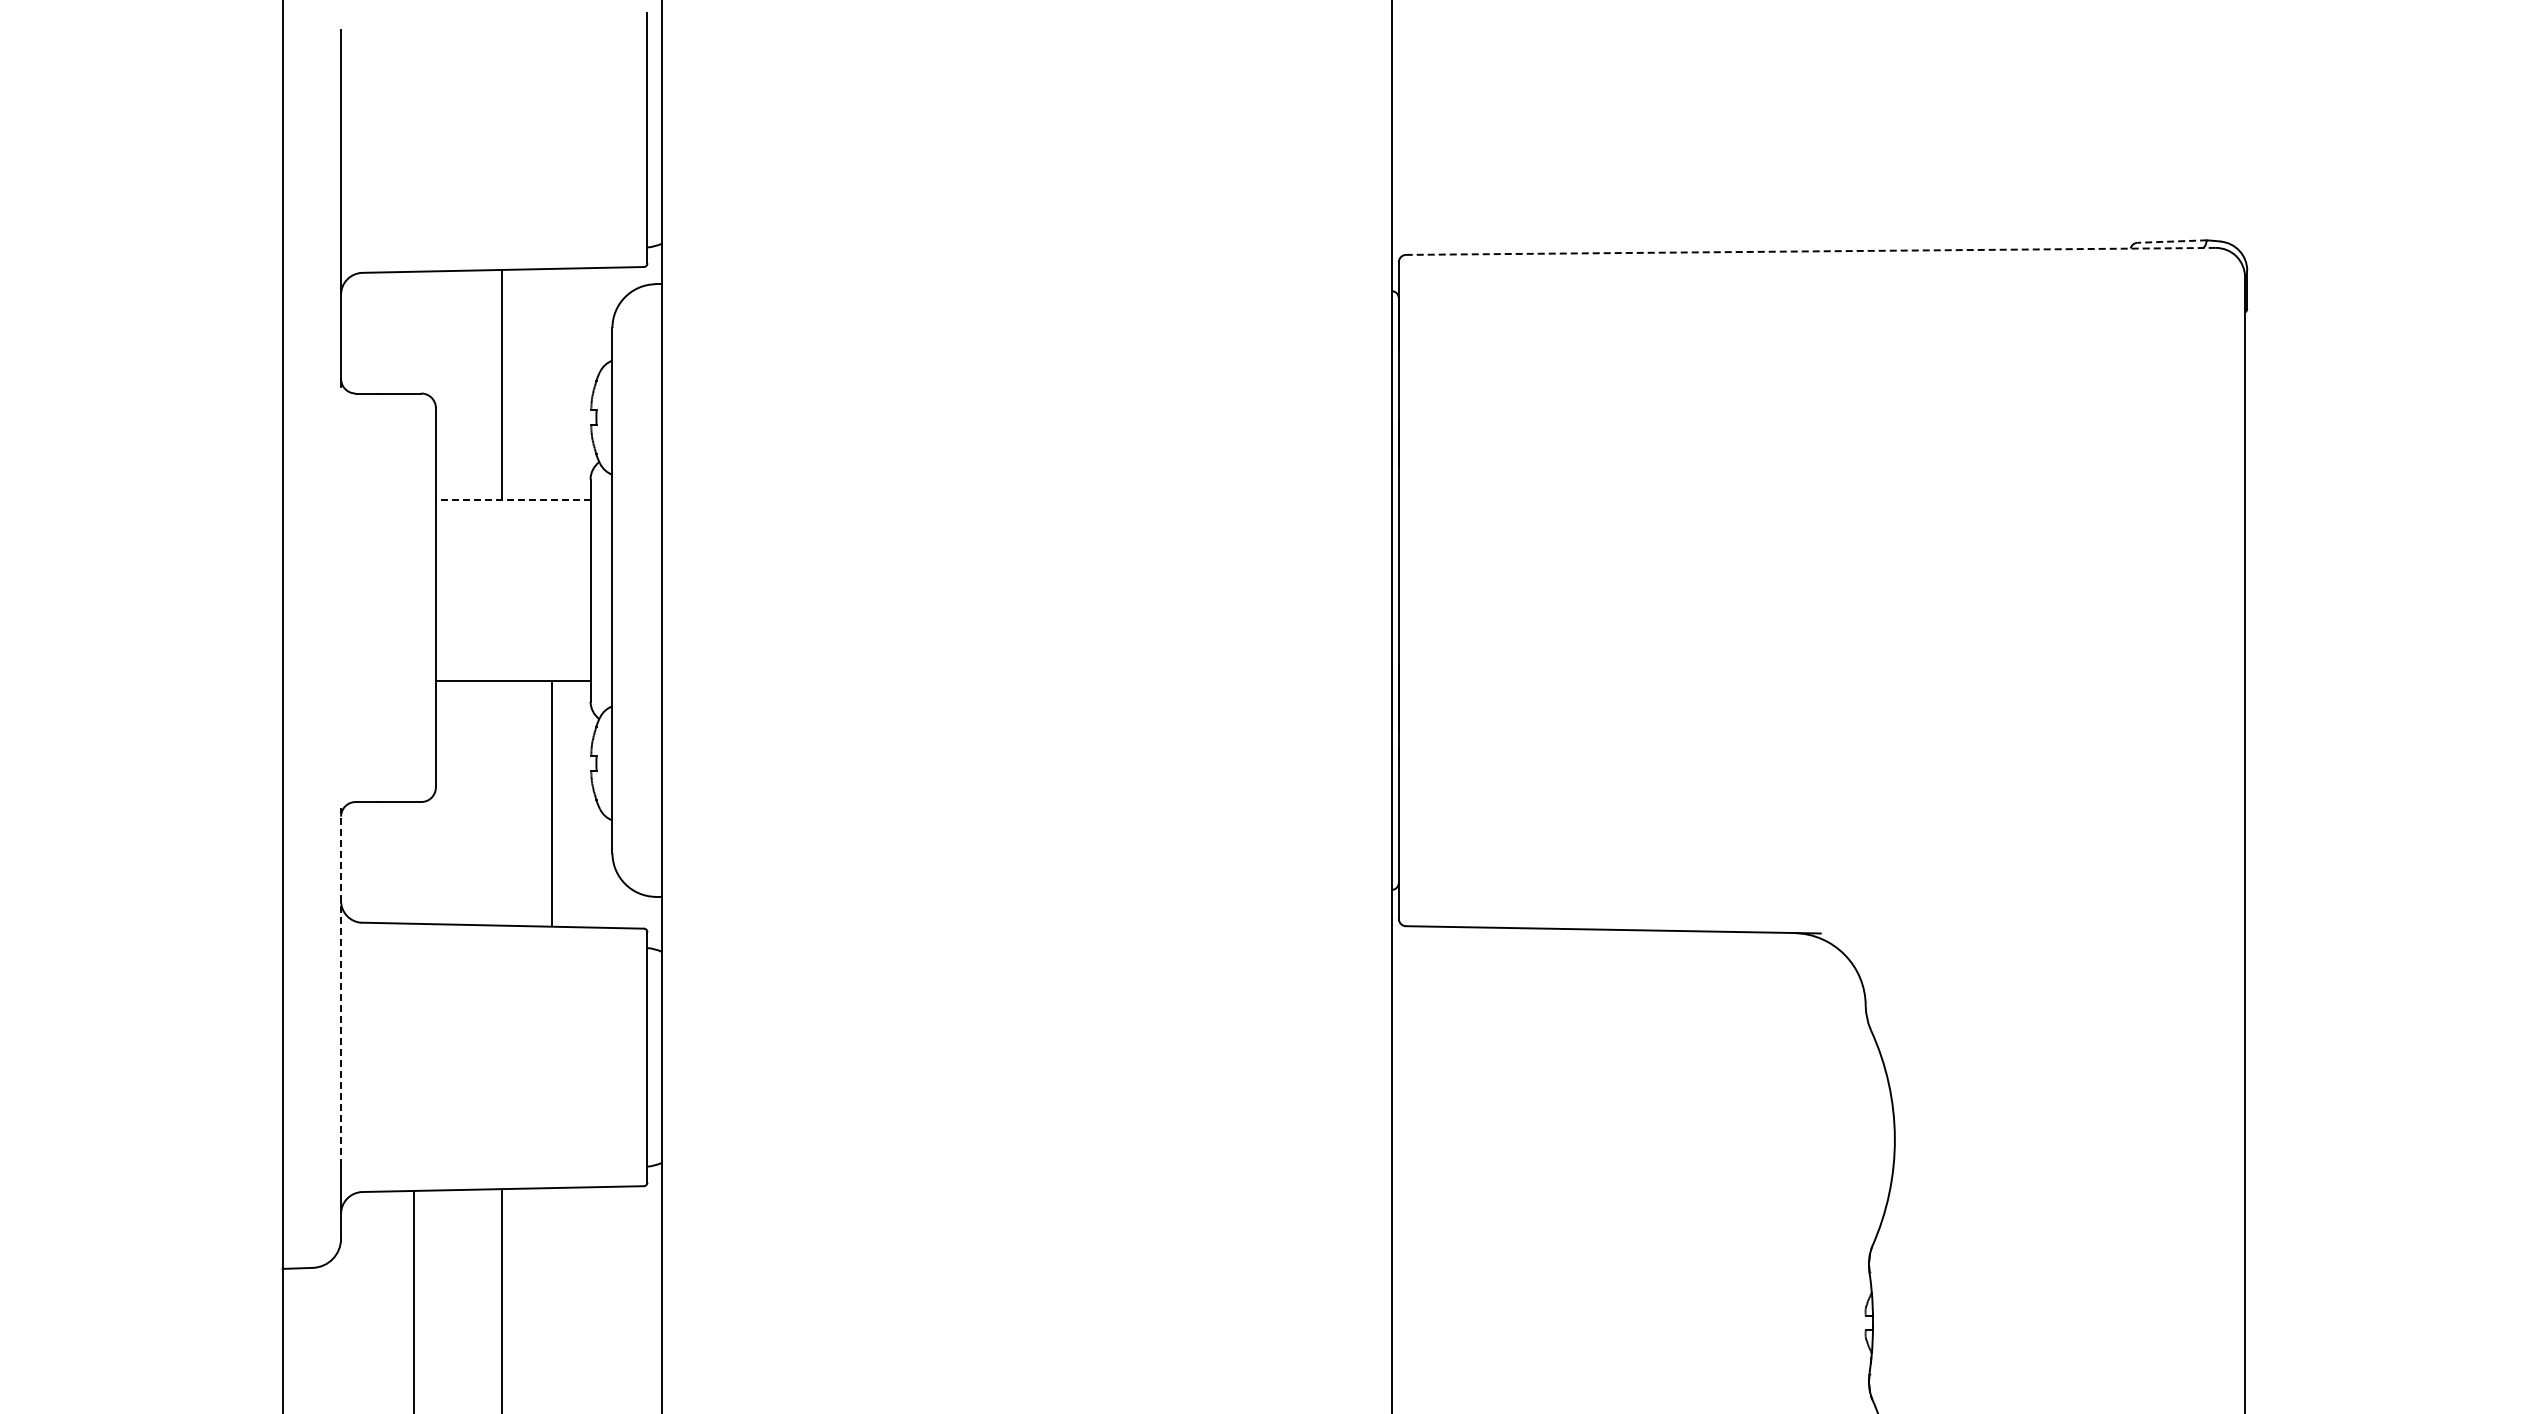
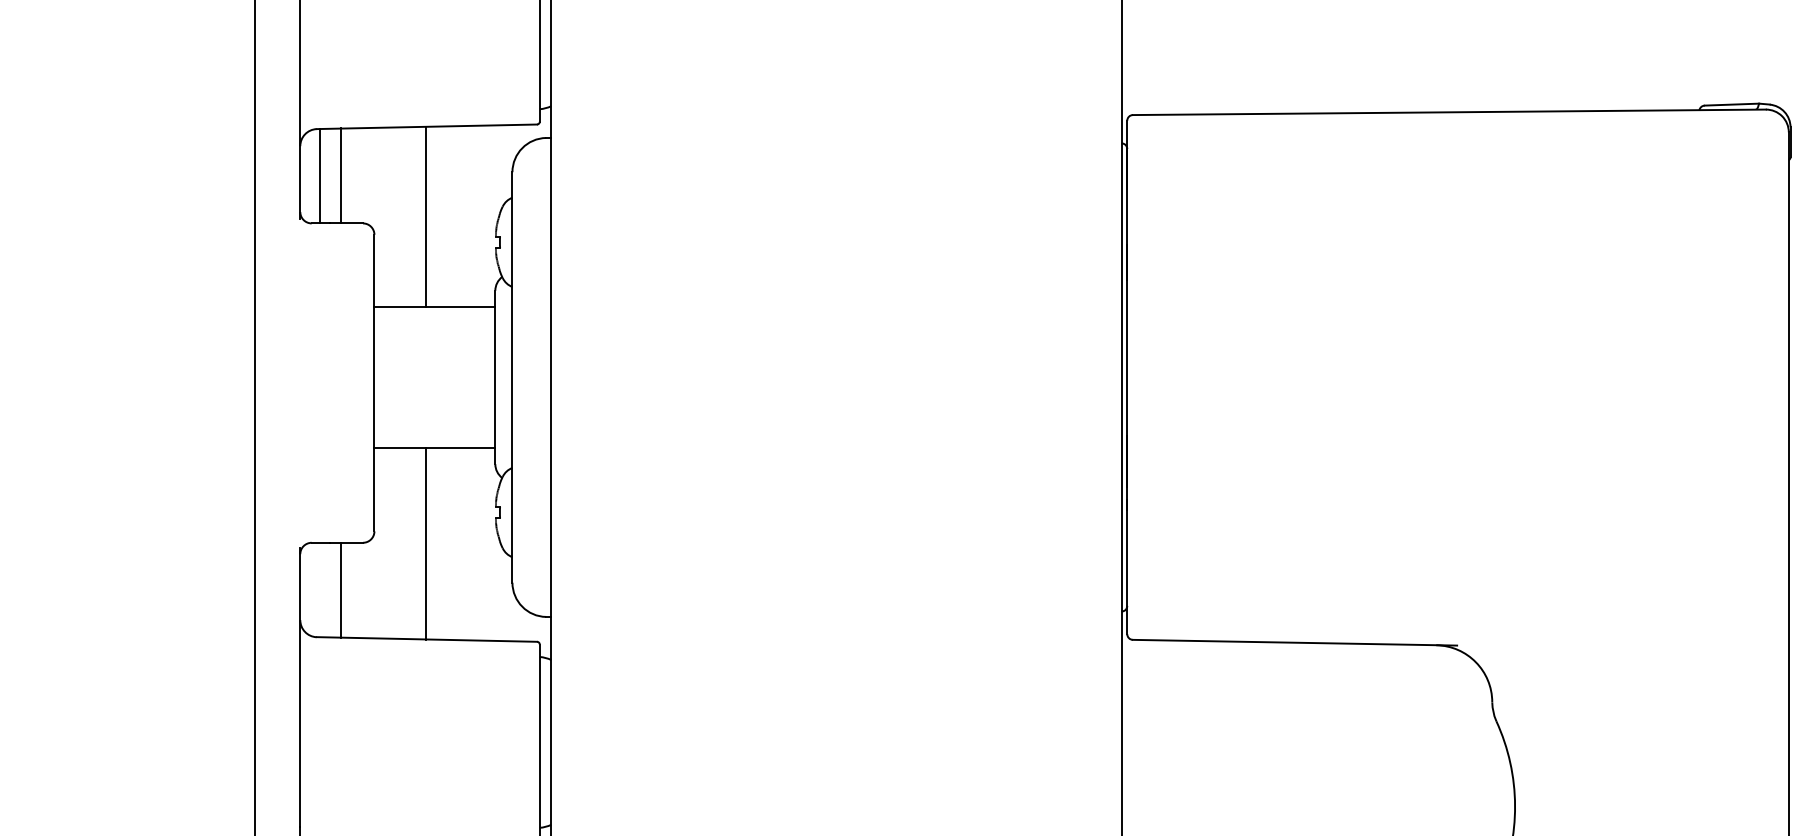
line: (2172, 241) -> (1732, 104), dashed -> solid
line: (1810, 251) -> (1449, 112), dashed -> solid
line: (366, 332) -> (320, 175), added
line: (393, 332) -> (341, 175), added
line: (512, 500) -> (434, 307), dashed -> solid
line: (551, 802) -> (425, 543), moved
line: (393, 863) -> (341, 590), added
line: (341, 987) -> (300, 687), dashed -> solid

